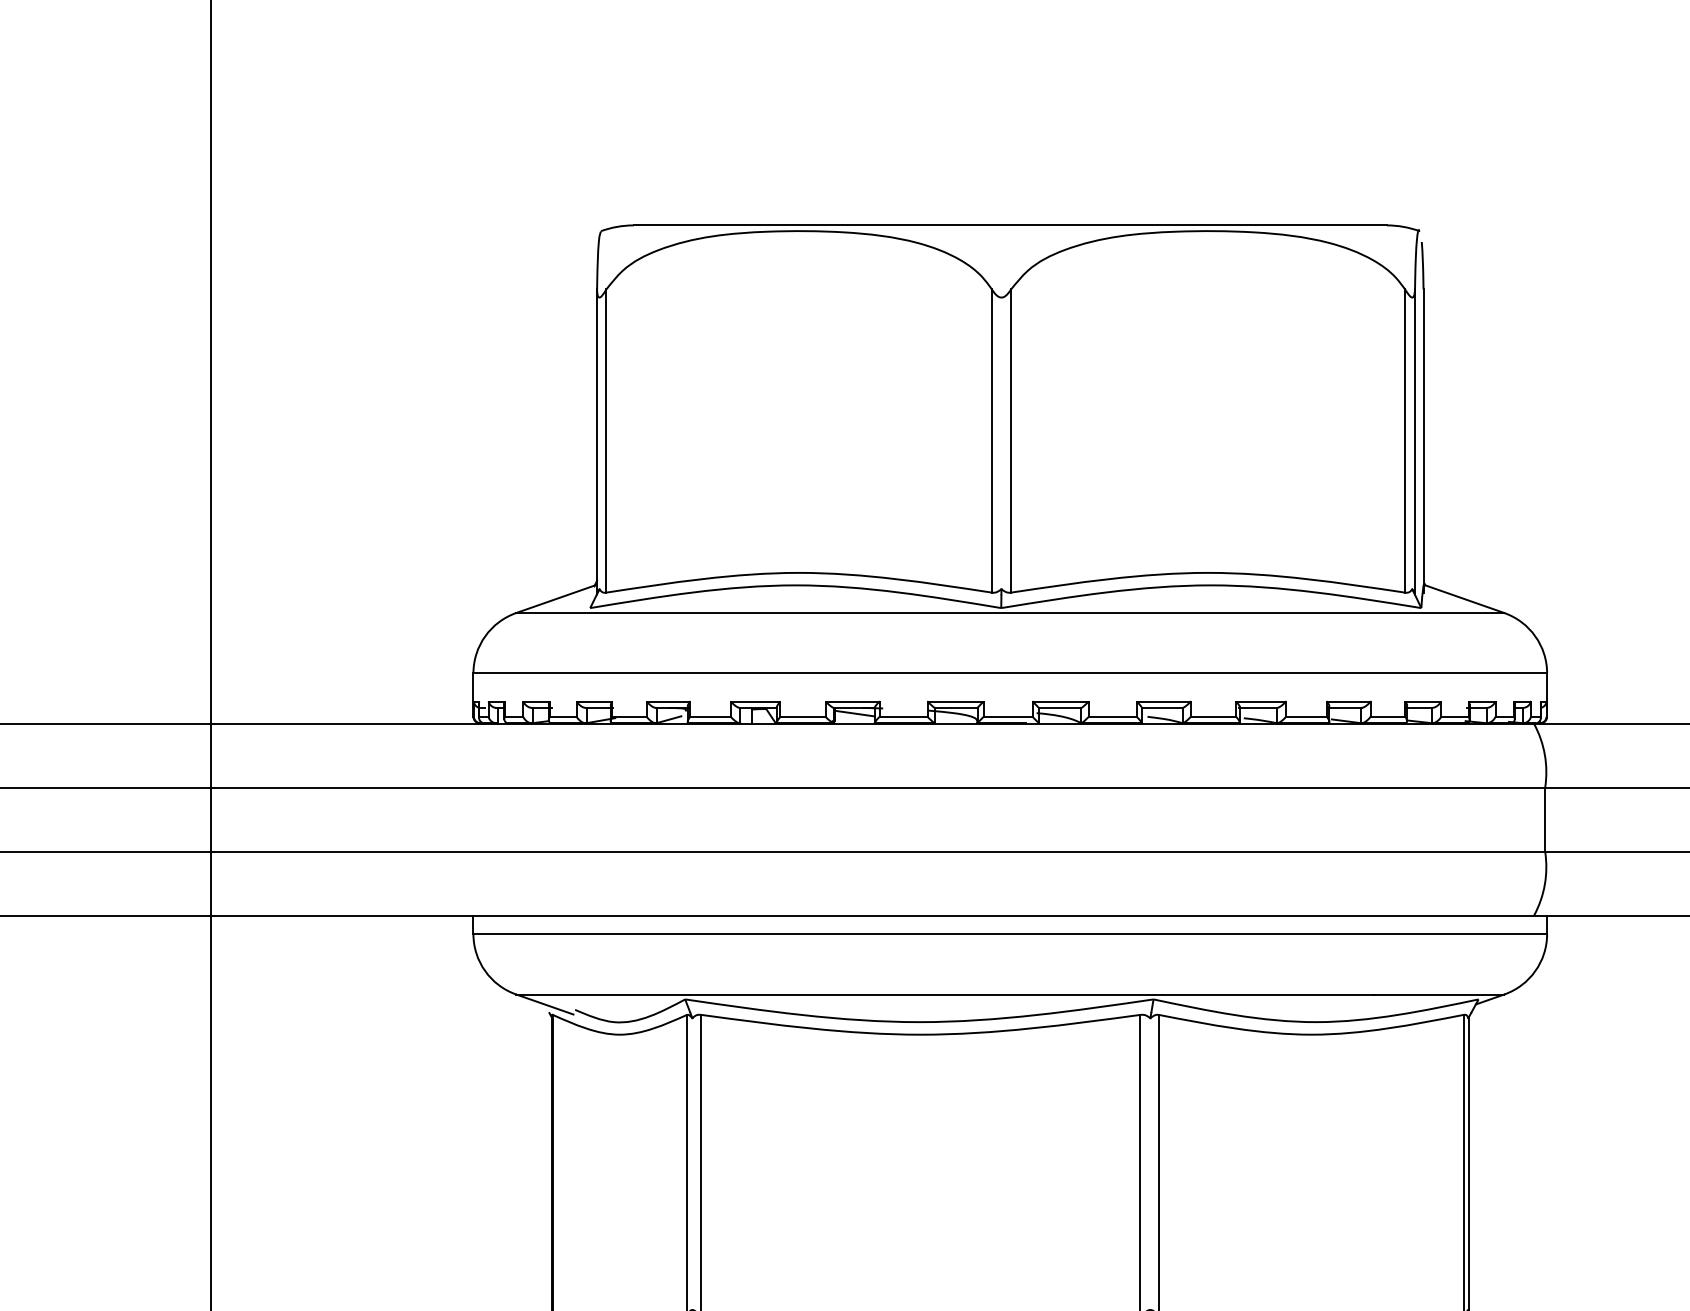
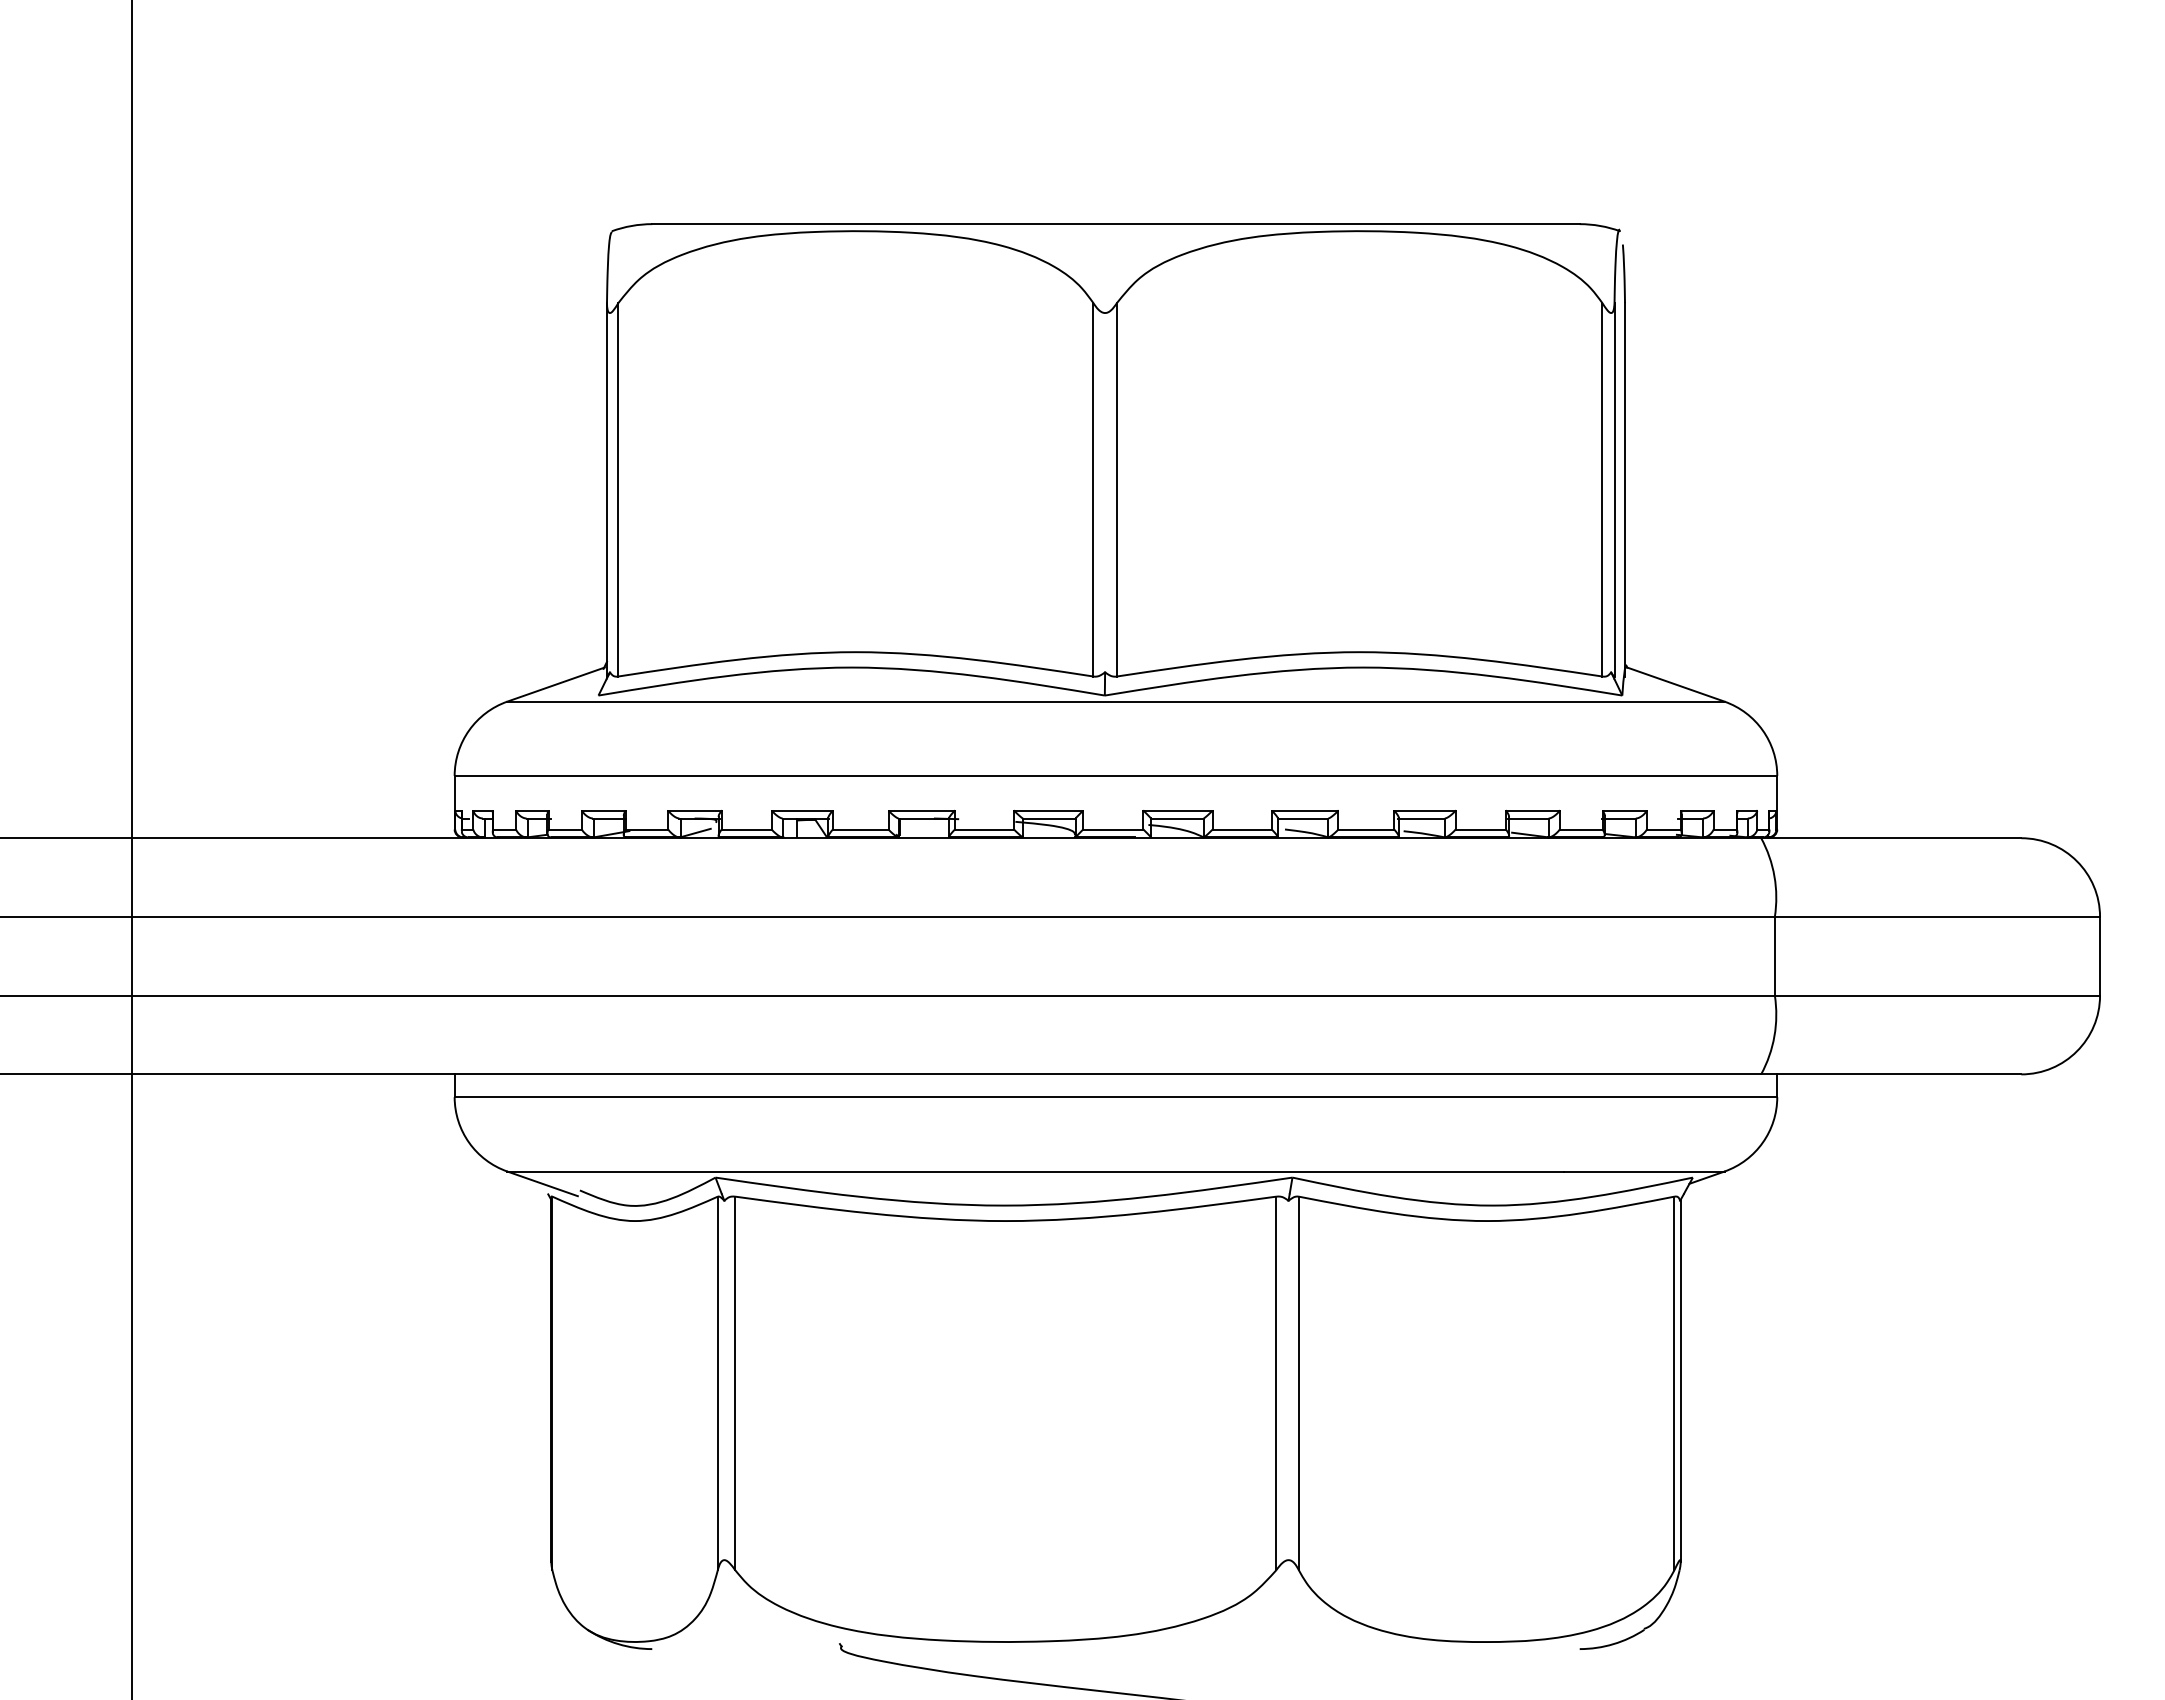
line: (854, 713) -> (924, 825), removed

